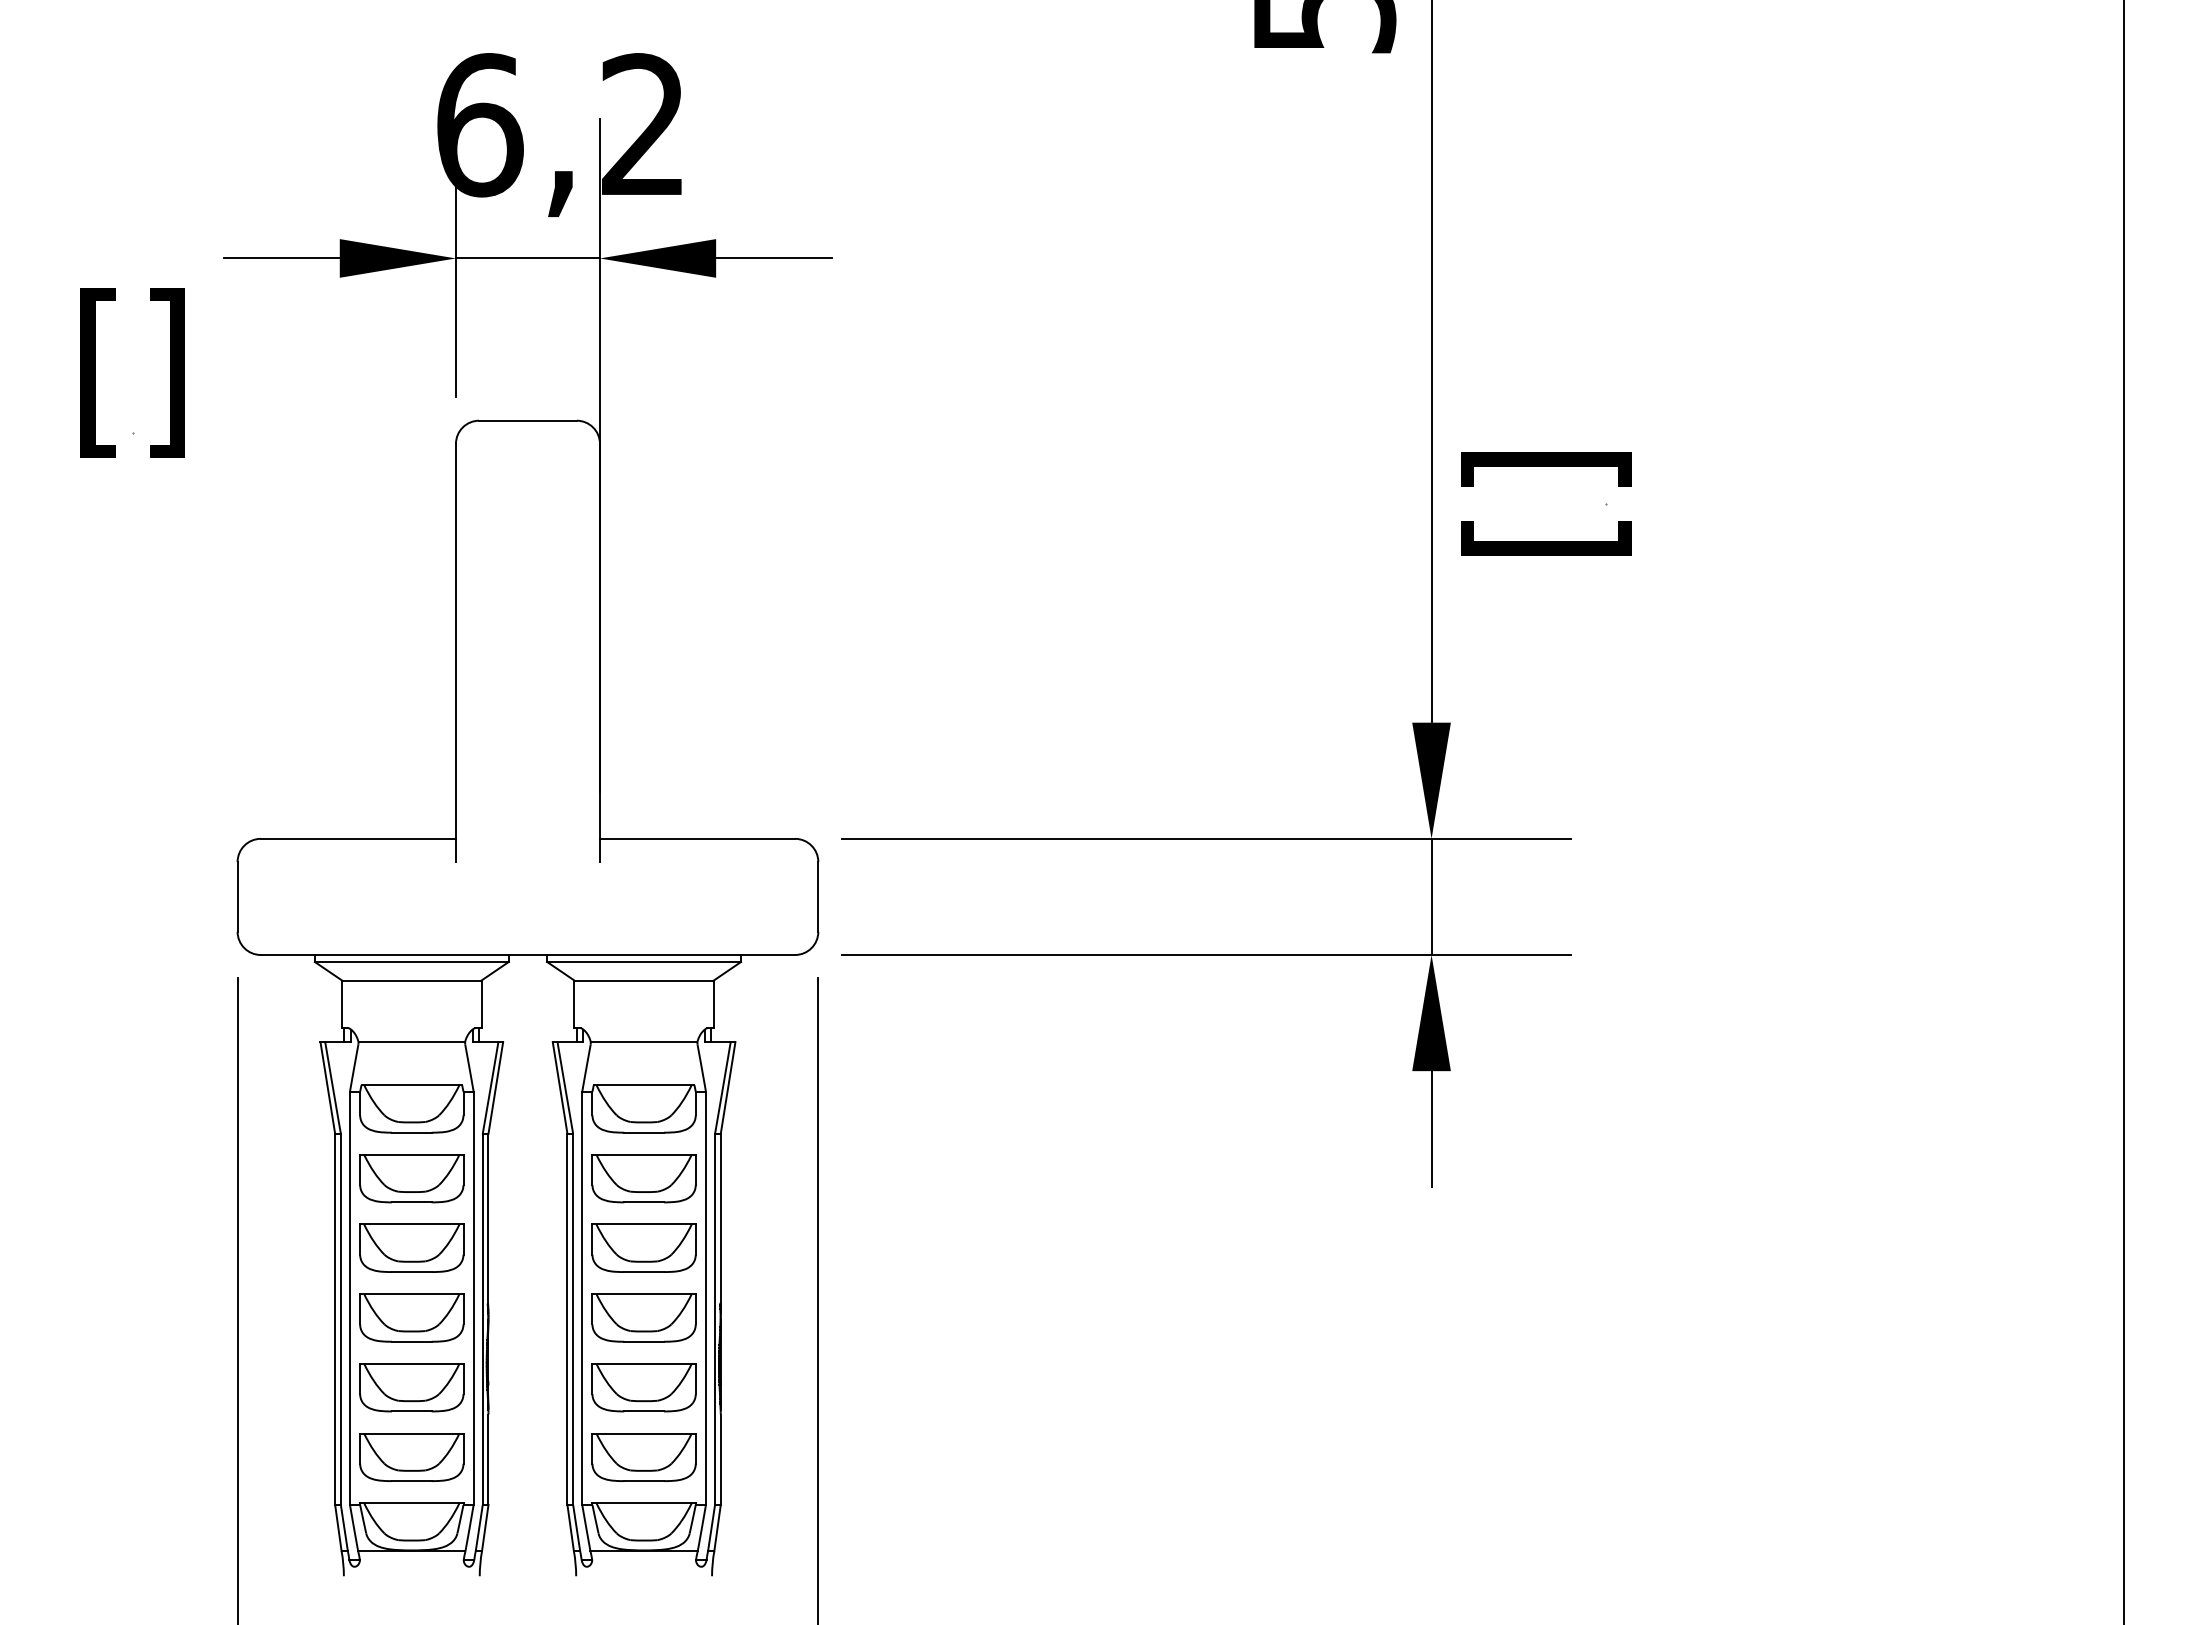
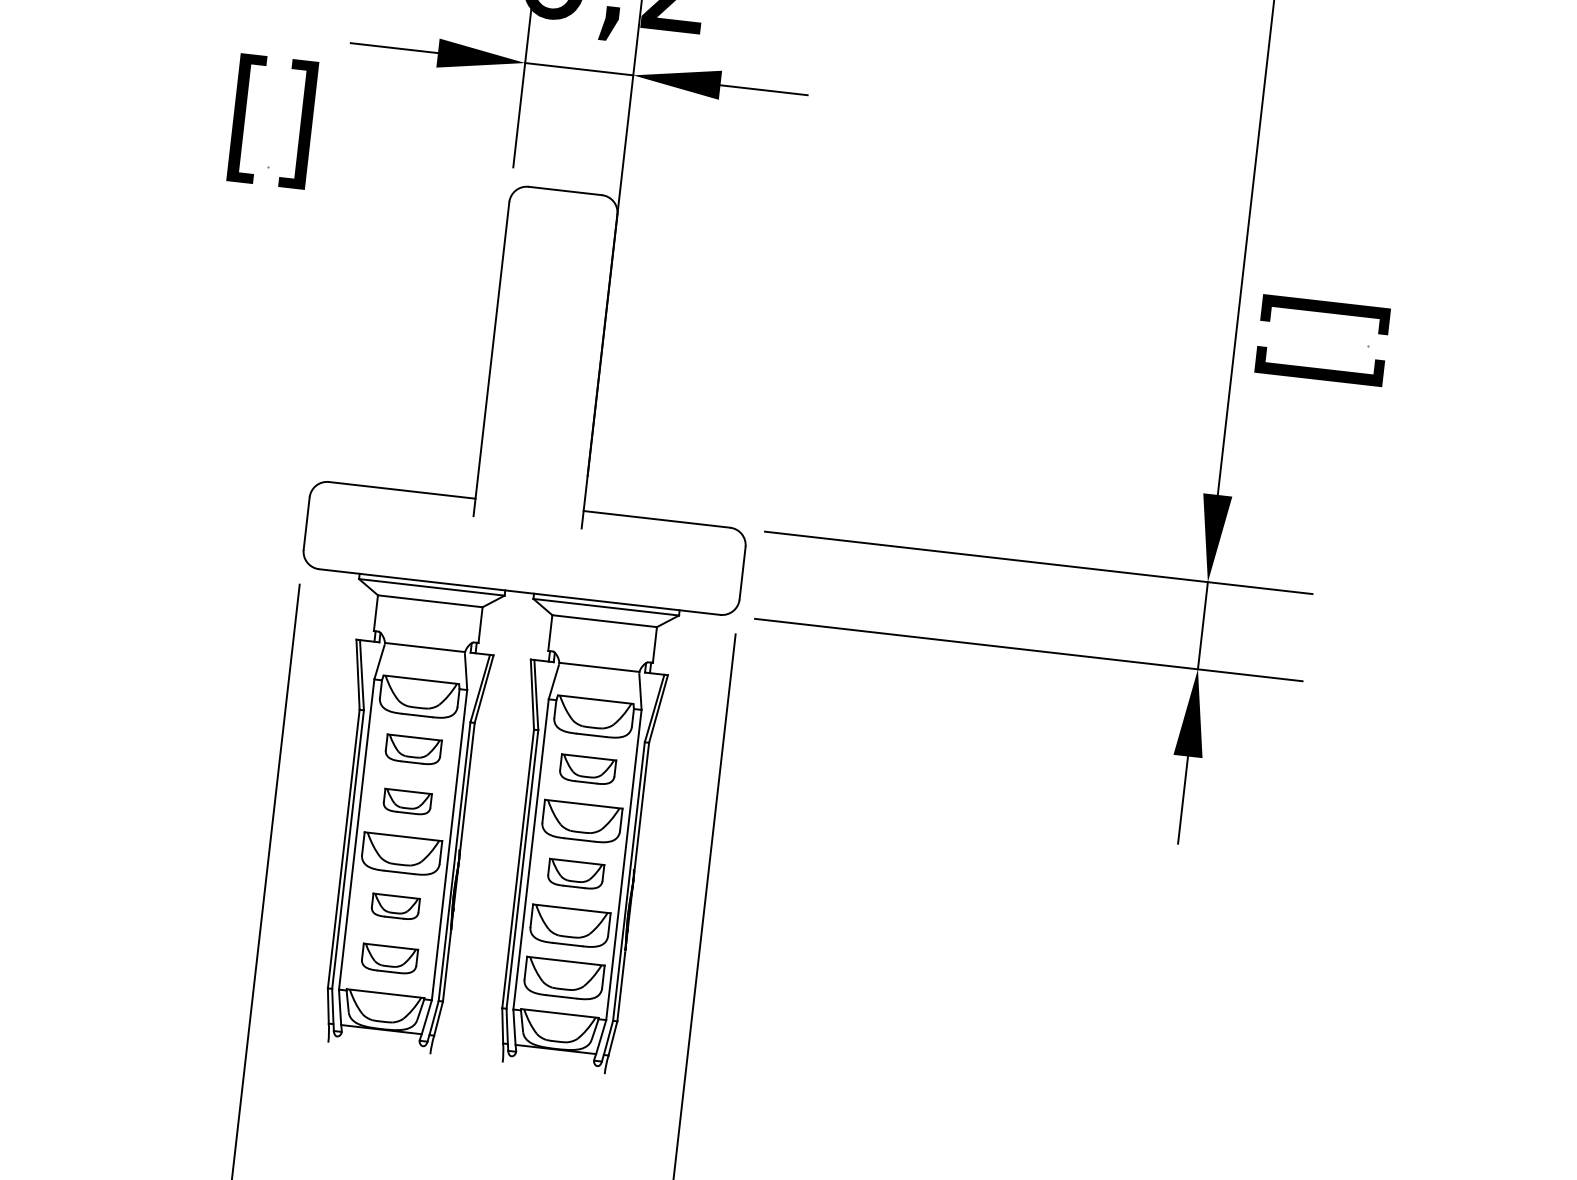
part: (411, 1178) -> (413, 749), size x0.7
part: (643, 1178) -> (587, 769), size x0.7
part: (411, 1247) -> (407, 801), size x0.6
part: (643, 1317) -> (575, 874), size x0.7
part: (411, 1387) -> (395, 906), size x0.6
part: (411, 1457) -> (389, 959), size x0.7

